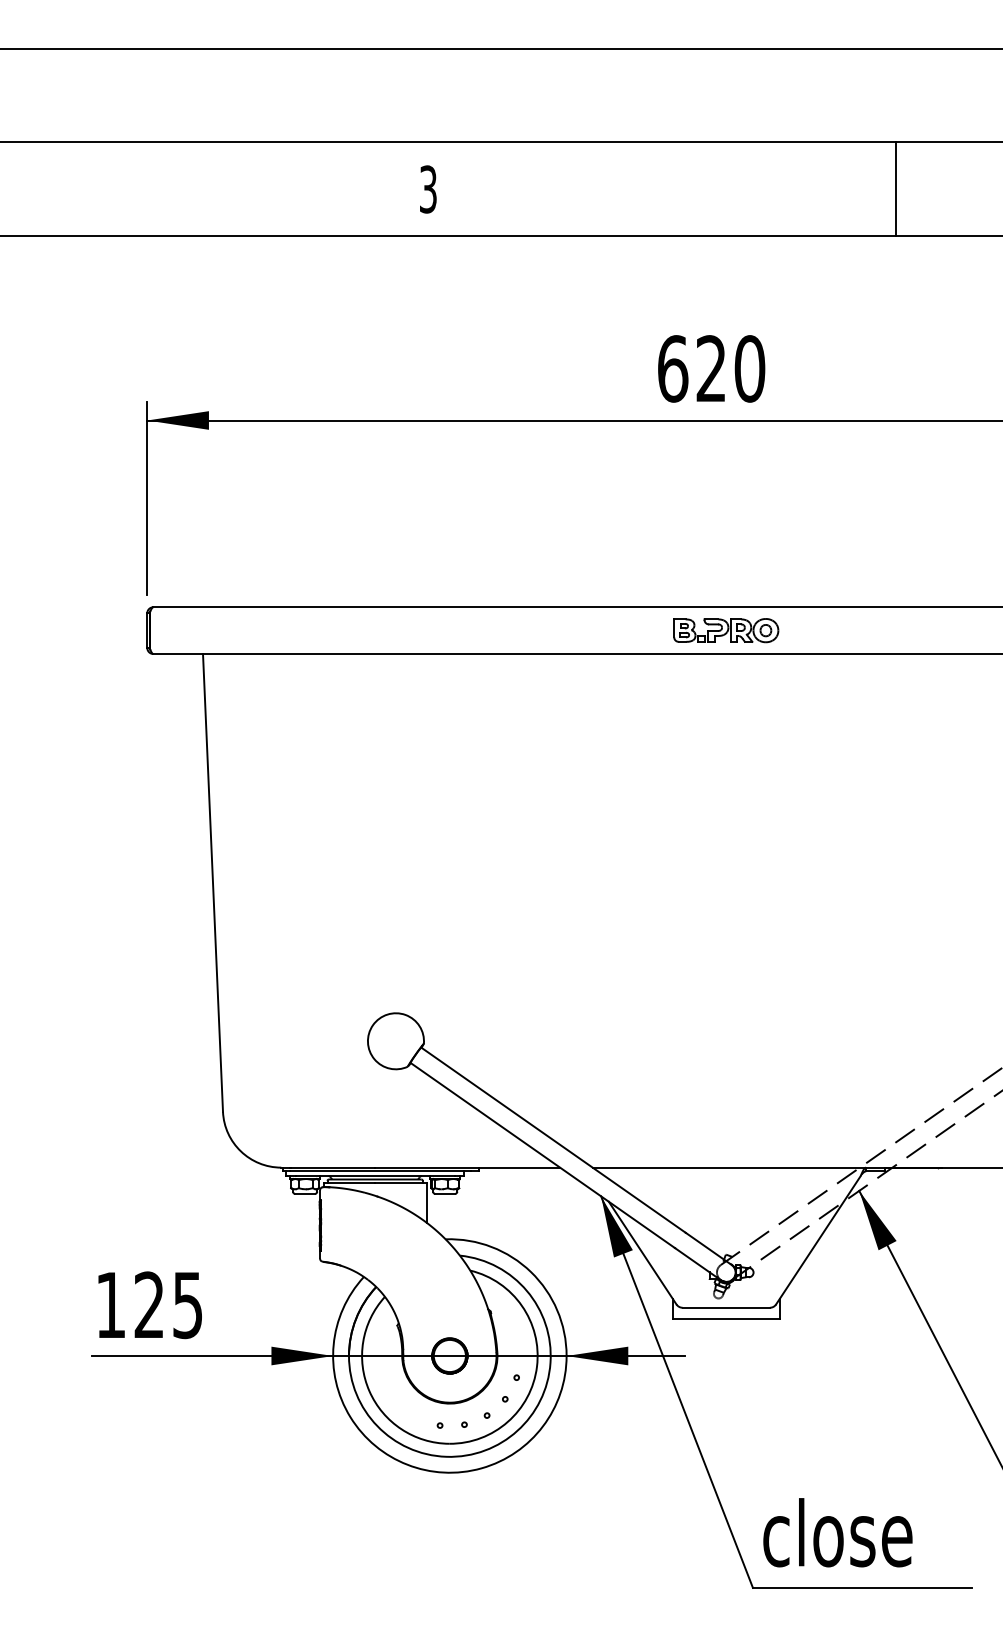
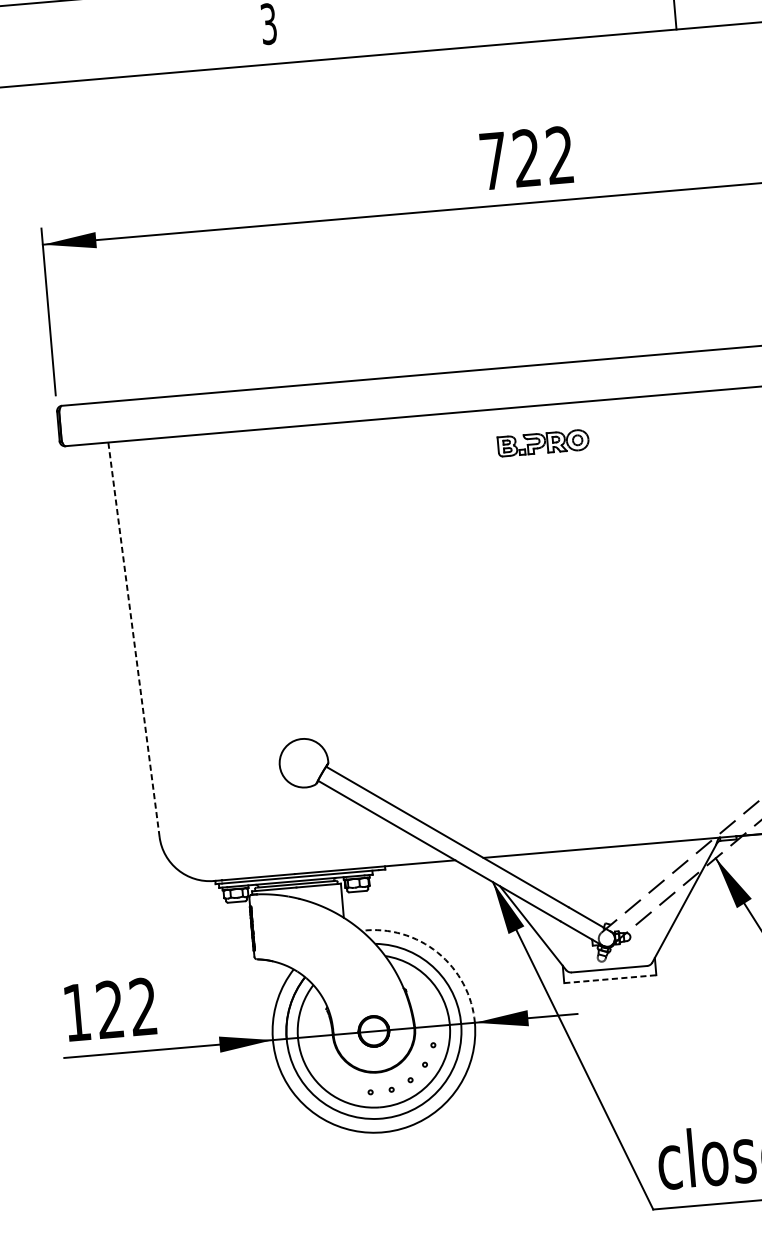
text: (711, 368) -> (527, 157), 620 -> 722
part: (726, 630) -> (543, 443), moved
line: (212, 882) -> (133, 639), solid -> dashed
arc: (530, 1272) -> (437, 953), solid -> dashed
text: (187, 1305) -> (143, 1007), 125 -> 122
line: (726, 1319) -> (610, 979), solid -> dashed

